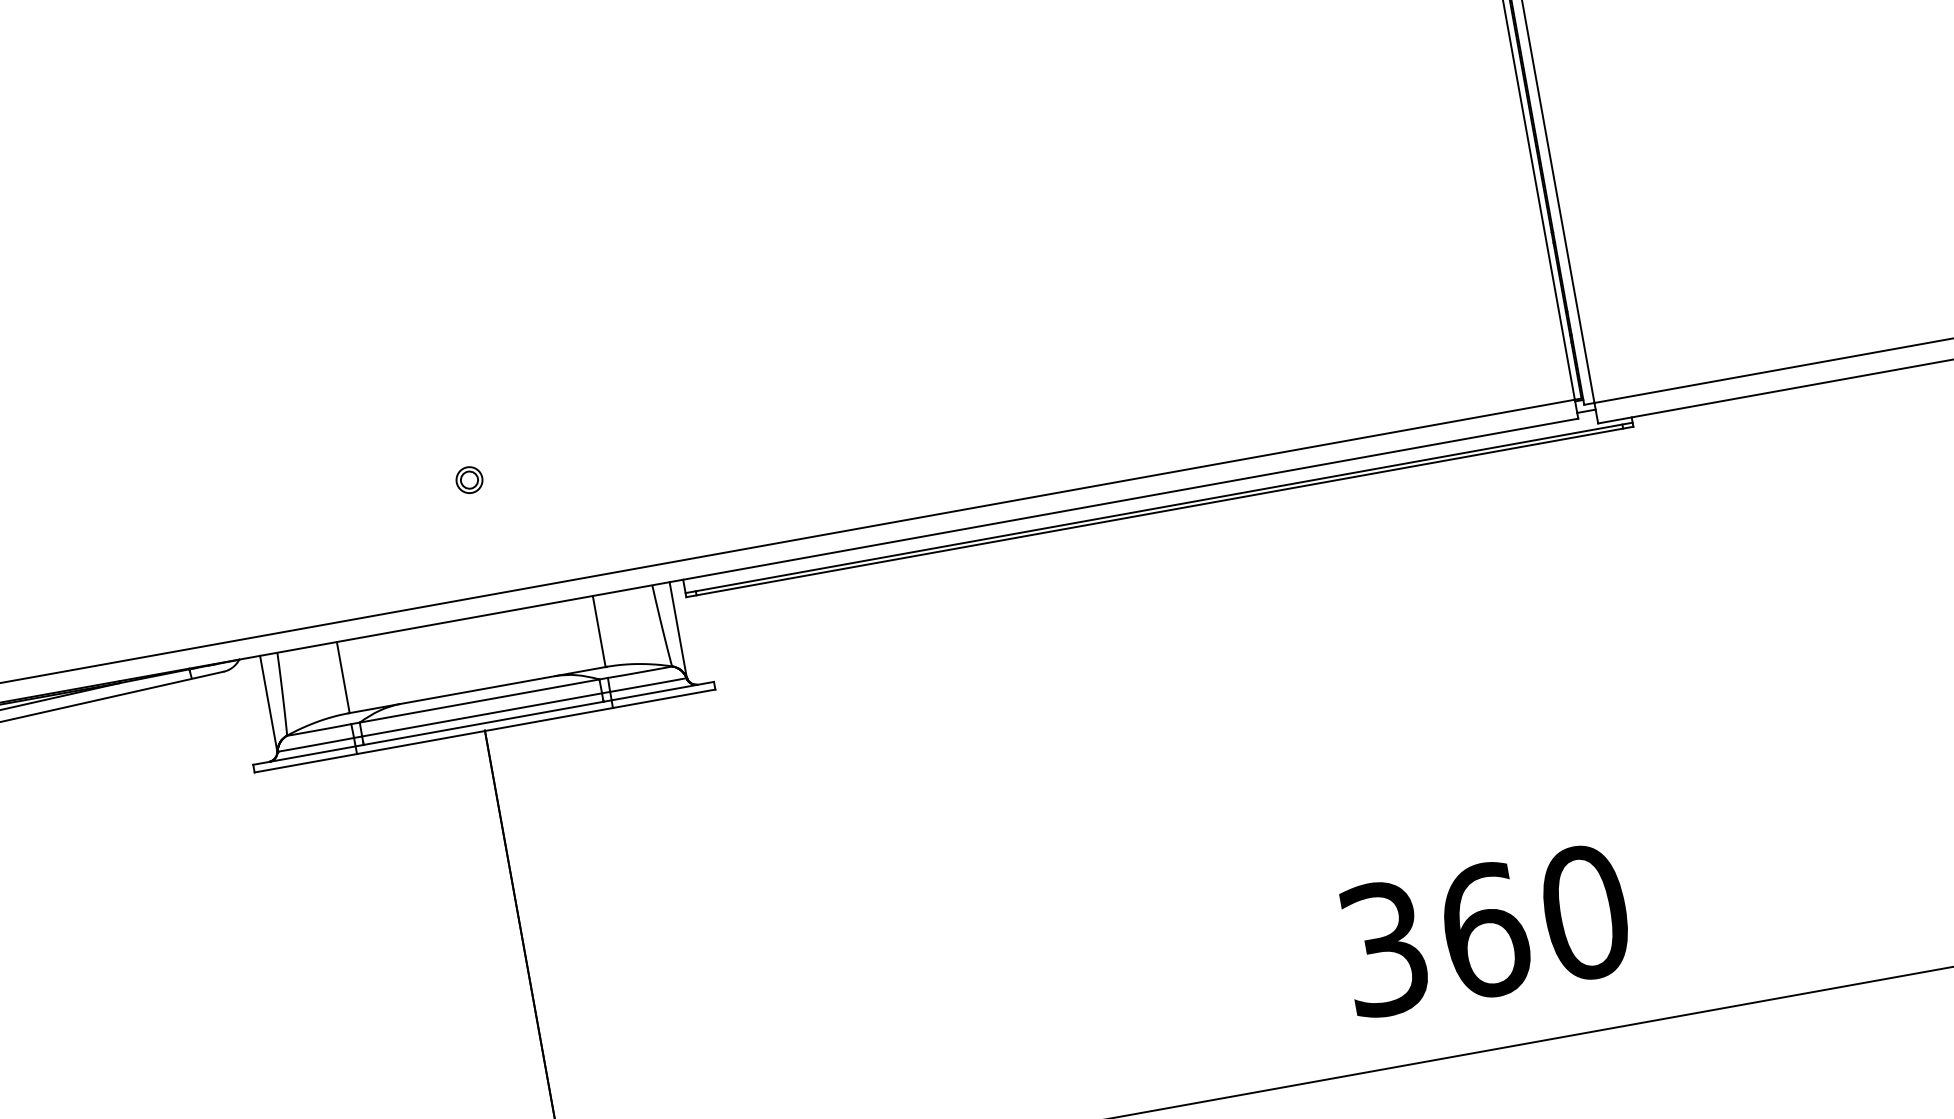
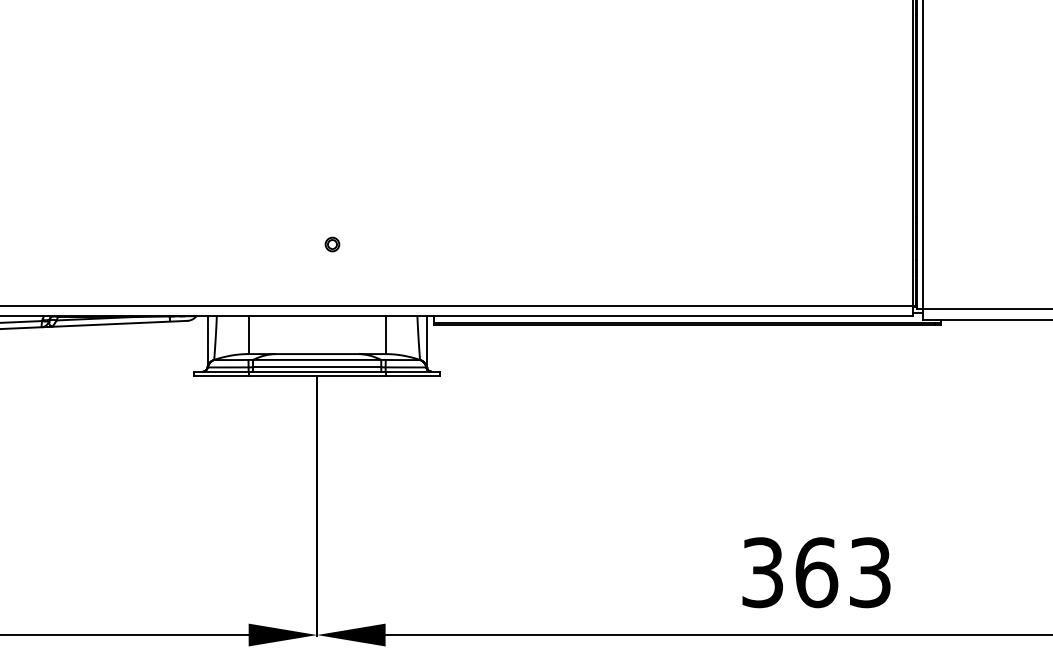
text: (1585, 912) -> (870, 572), 360 -> 363

